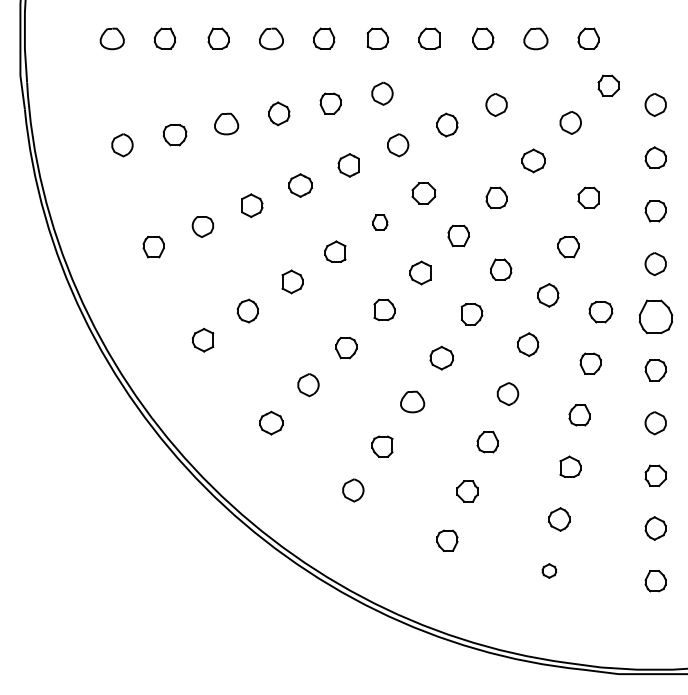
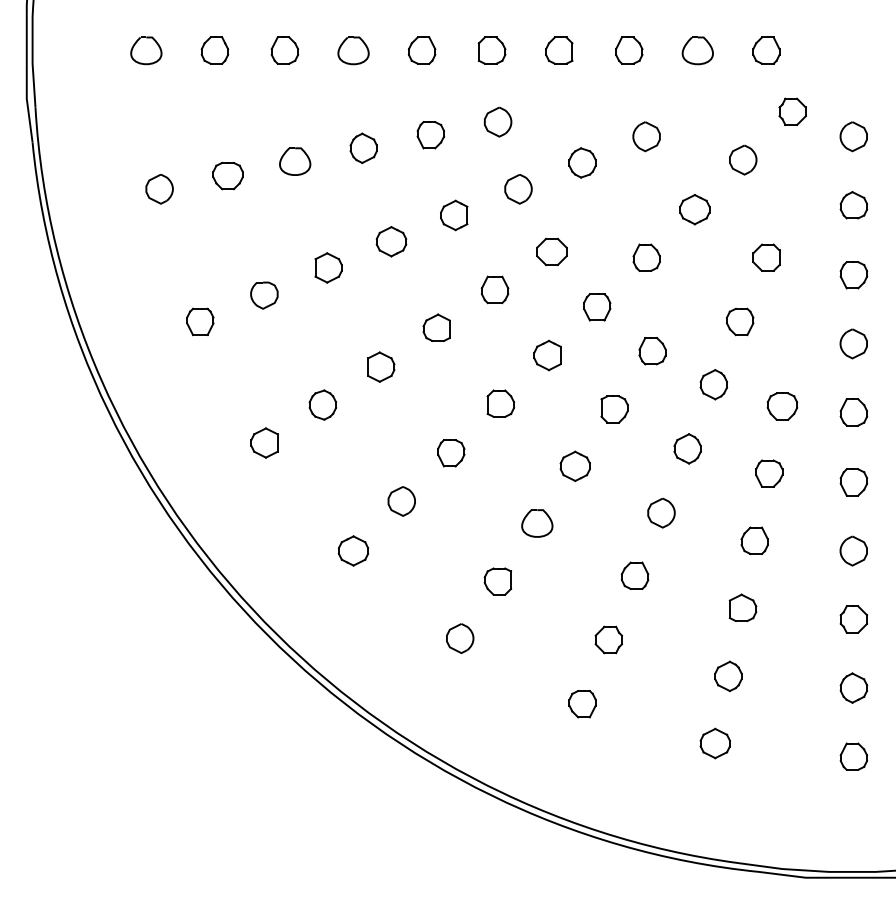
part: (380, 222) -> (495, 289), size x1.43
part: (655, 316) -> (853, 412), size x0.62
part: (549, 570) -> (715, 742), size x1.67

